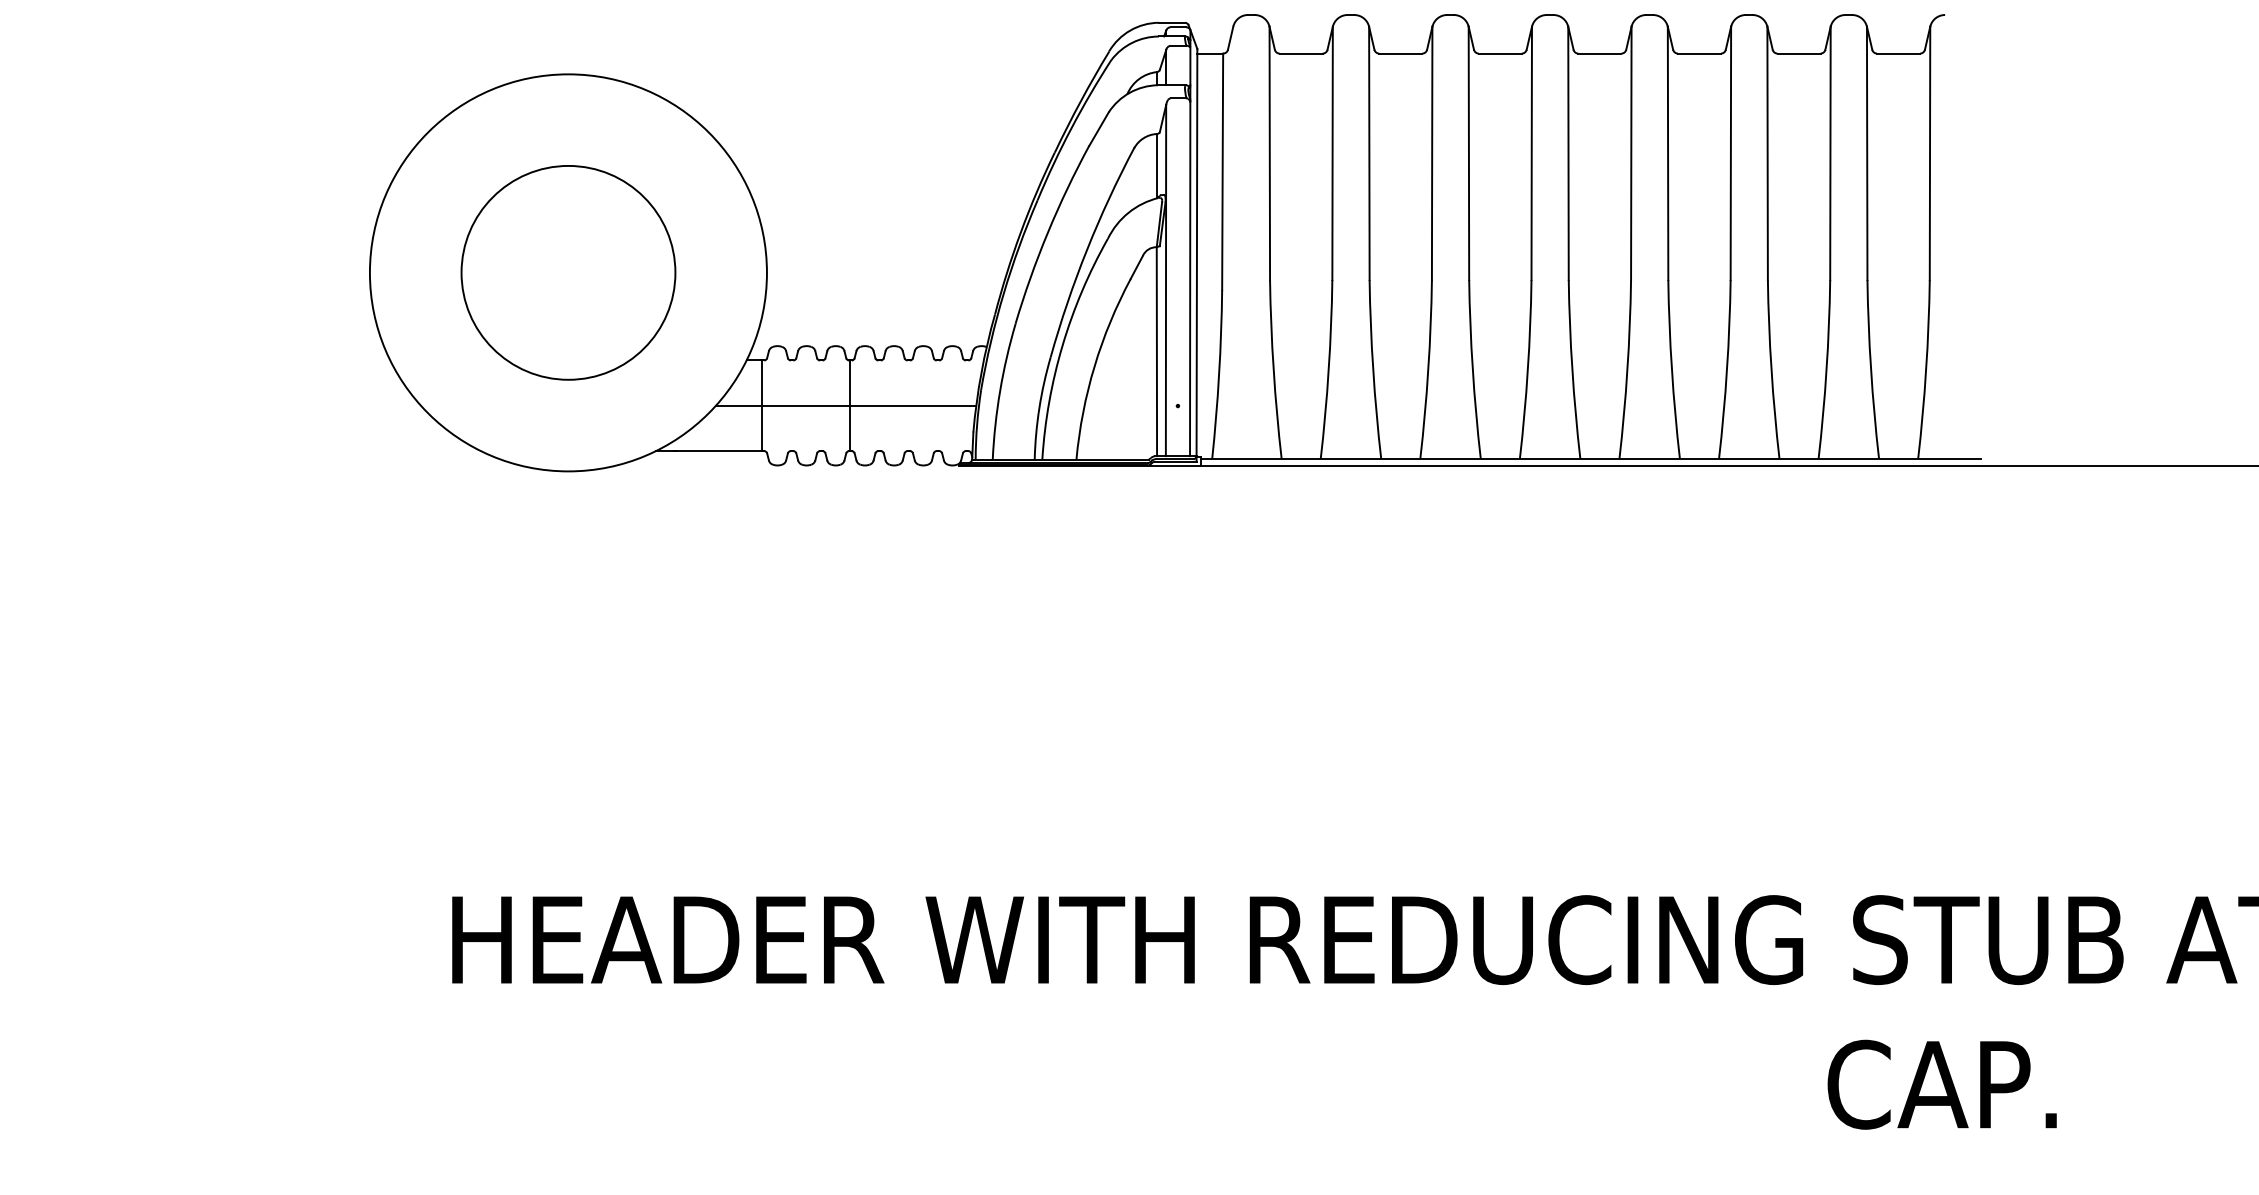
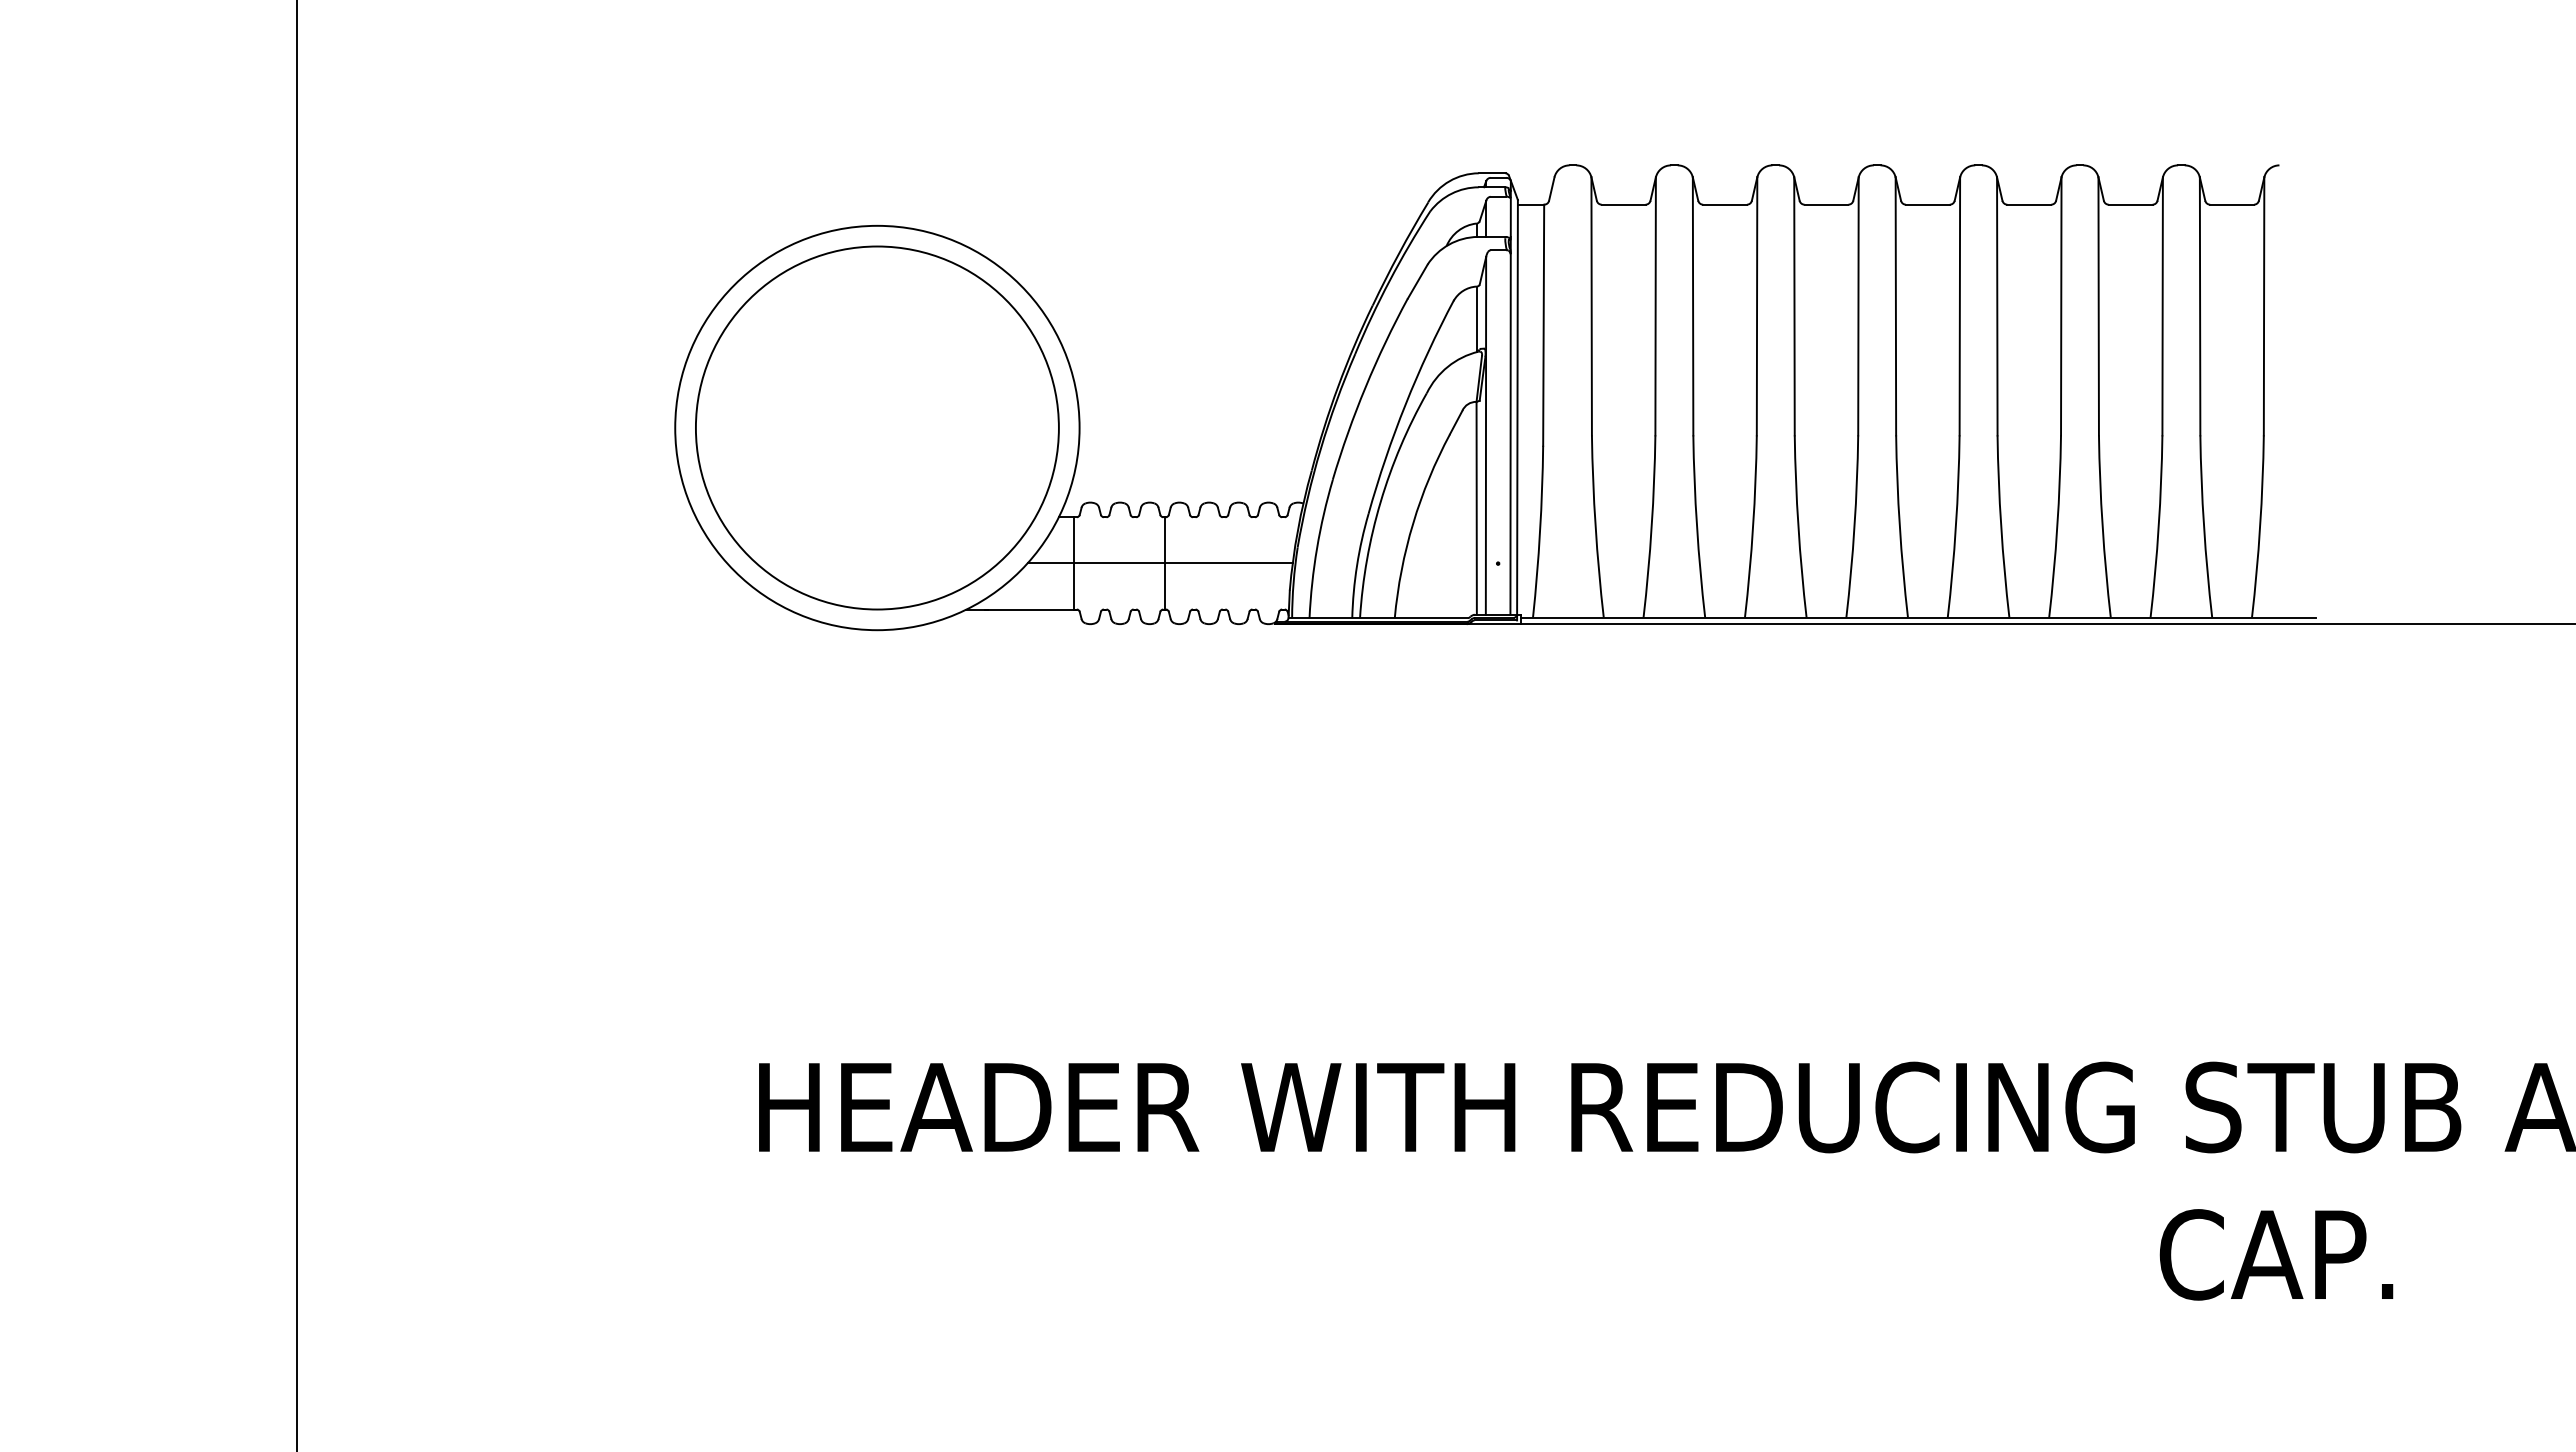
circle: (568, 272) -> (877, 427), size x1.67

